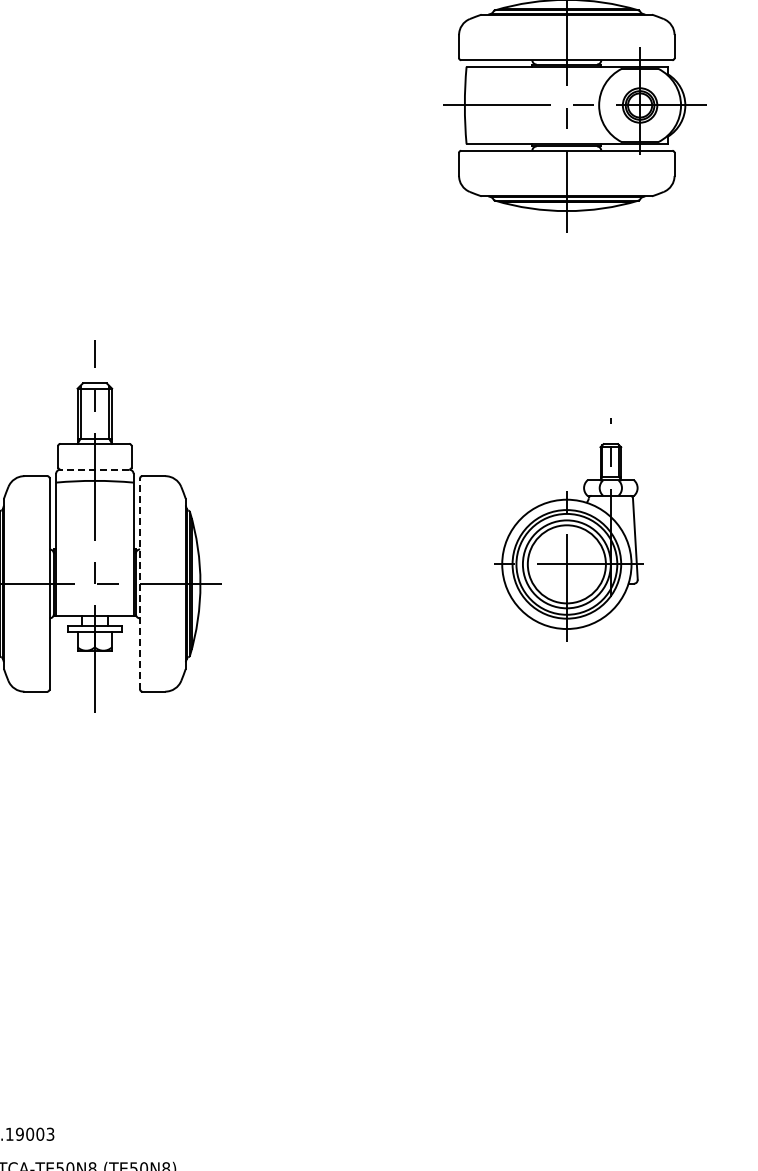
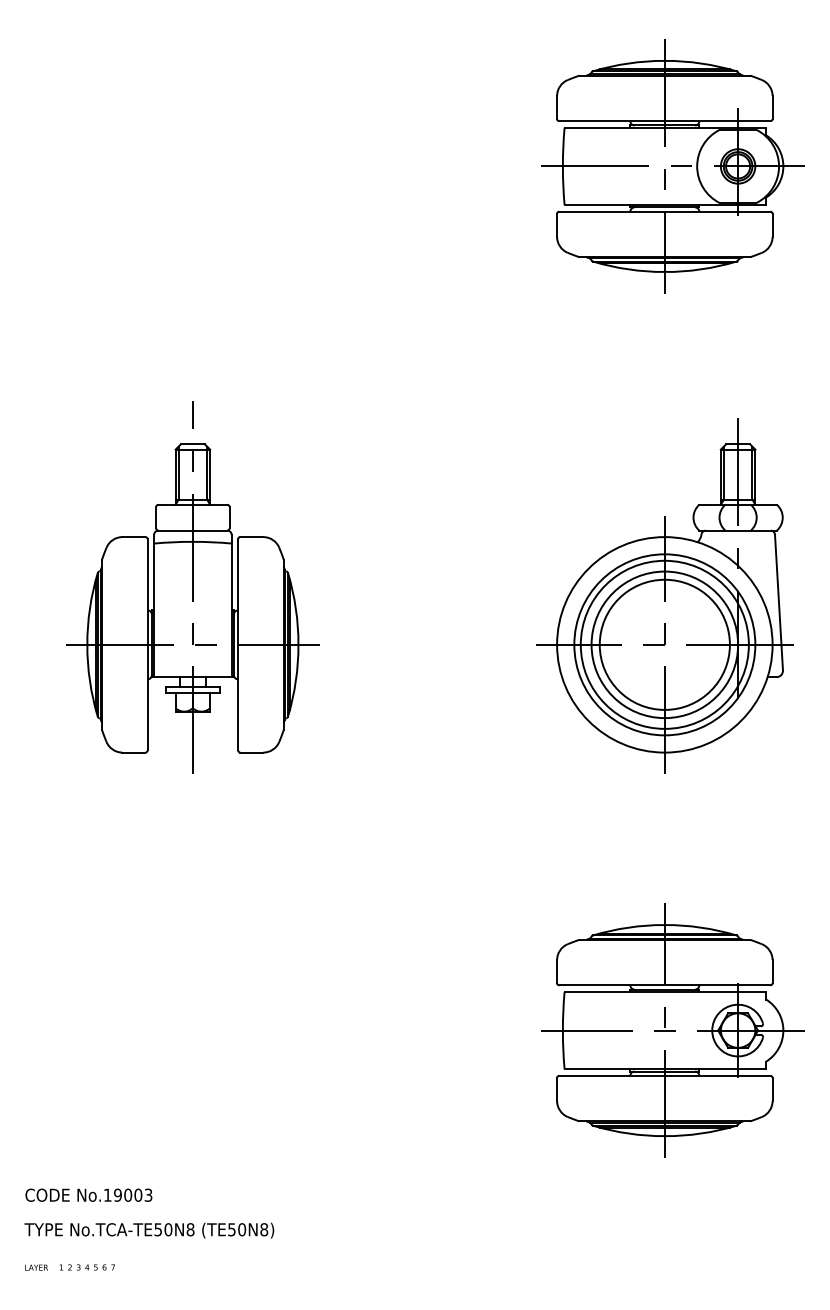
line: (94, 469) -> (192, 530), dashed -> solid
part: (566, 534) -> (664, 595), size x1.67
line: (140, 583) -> (238, 644), dashed -> solid
part: (574, 969) -> (672, 1030), added

